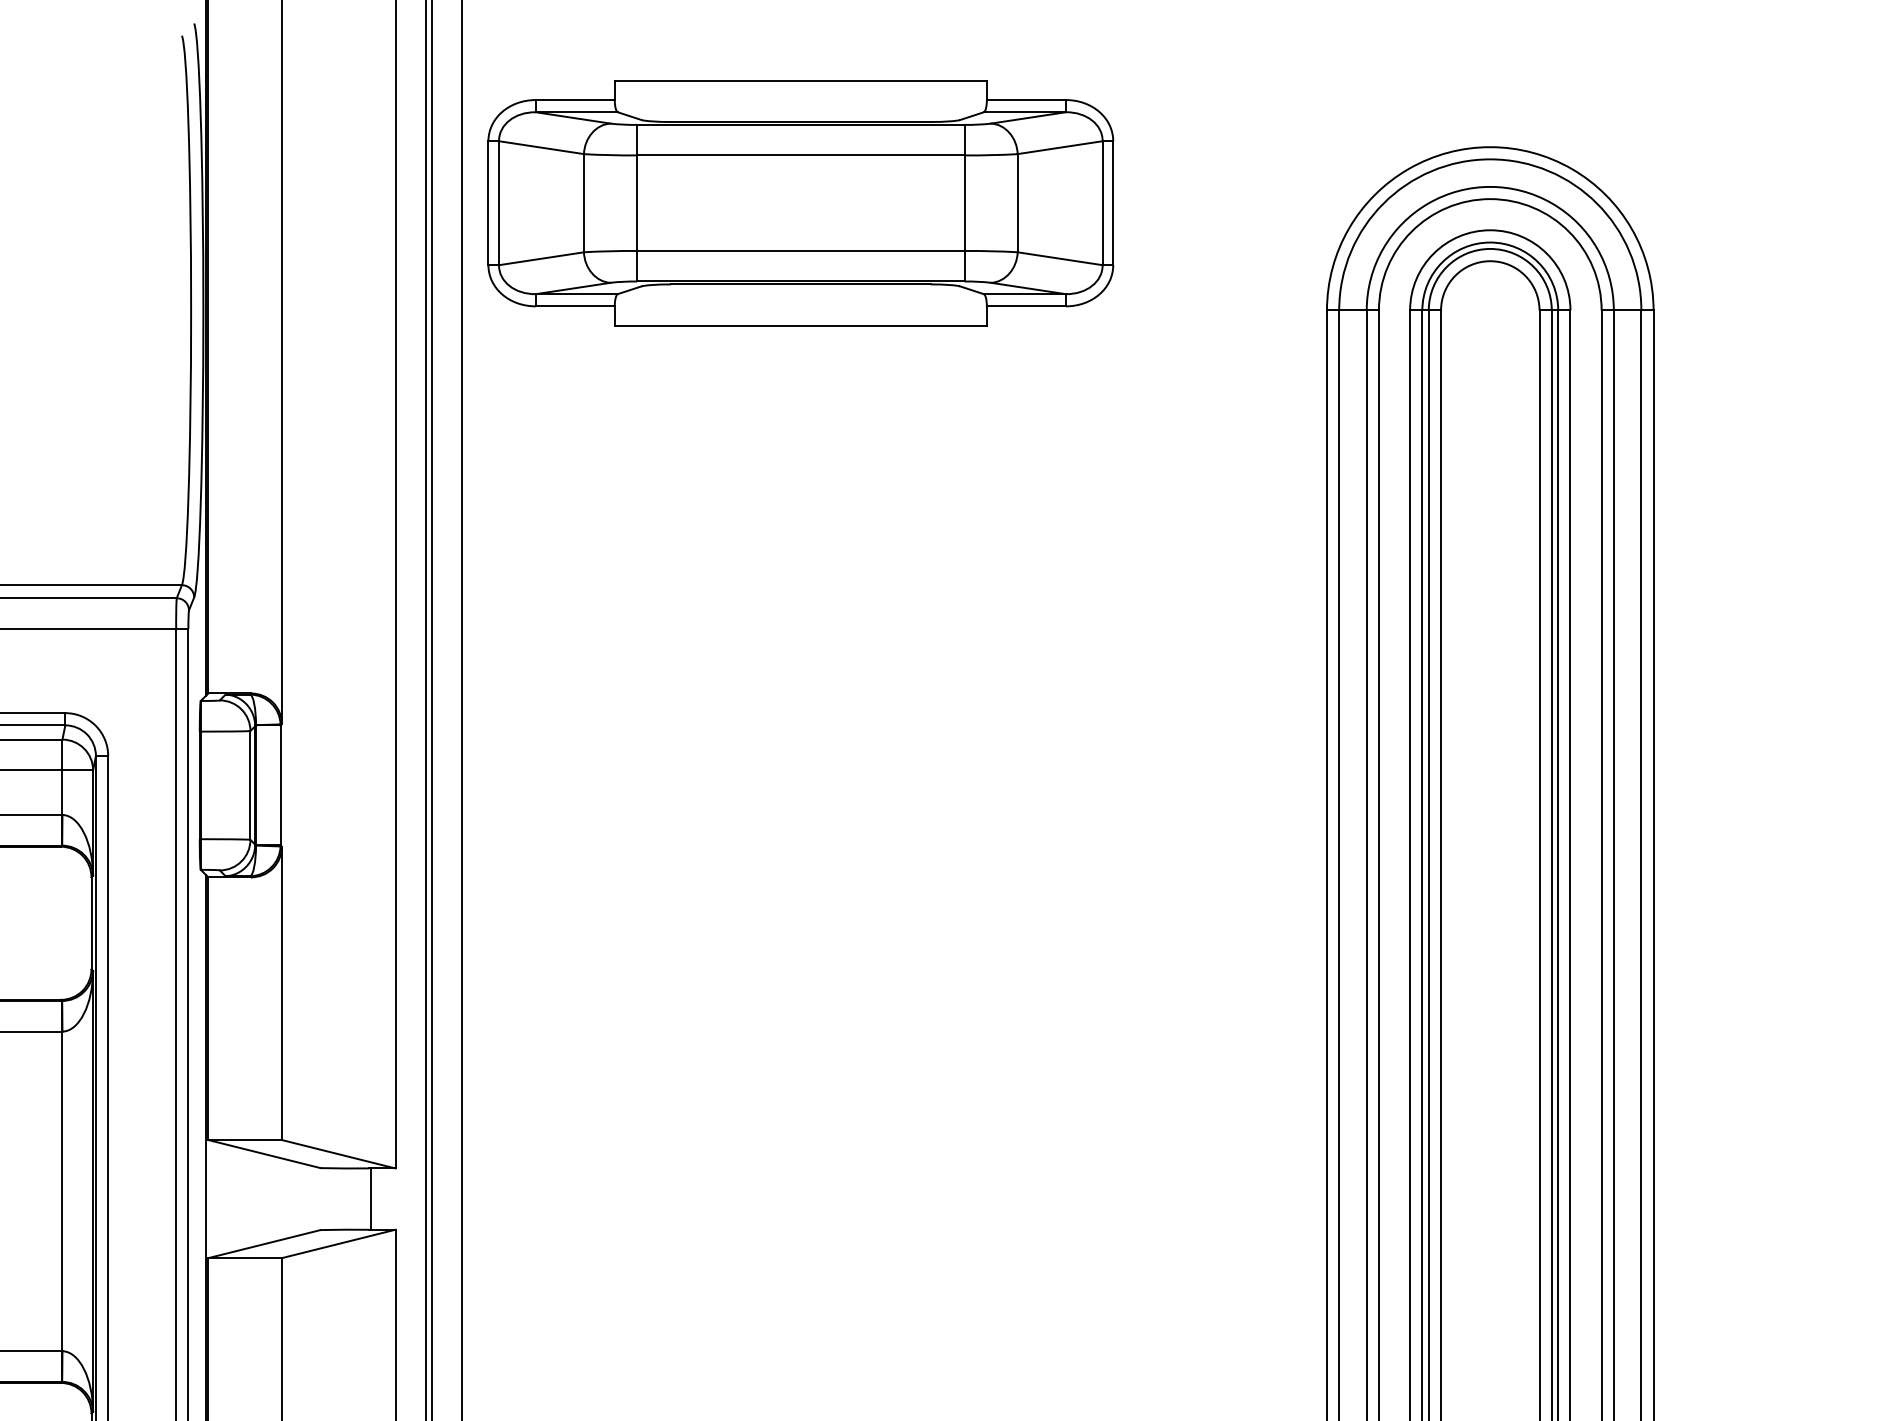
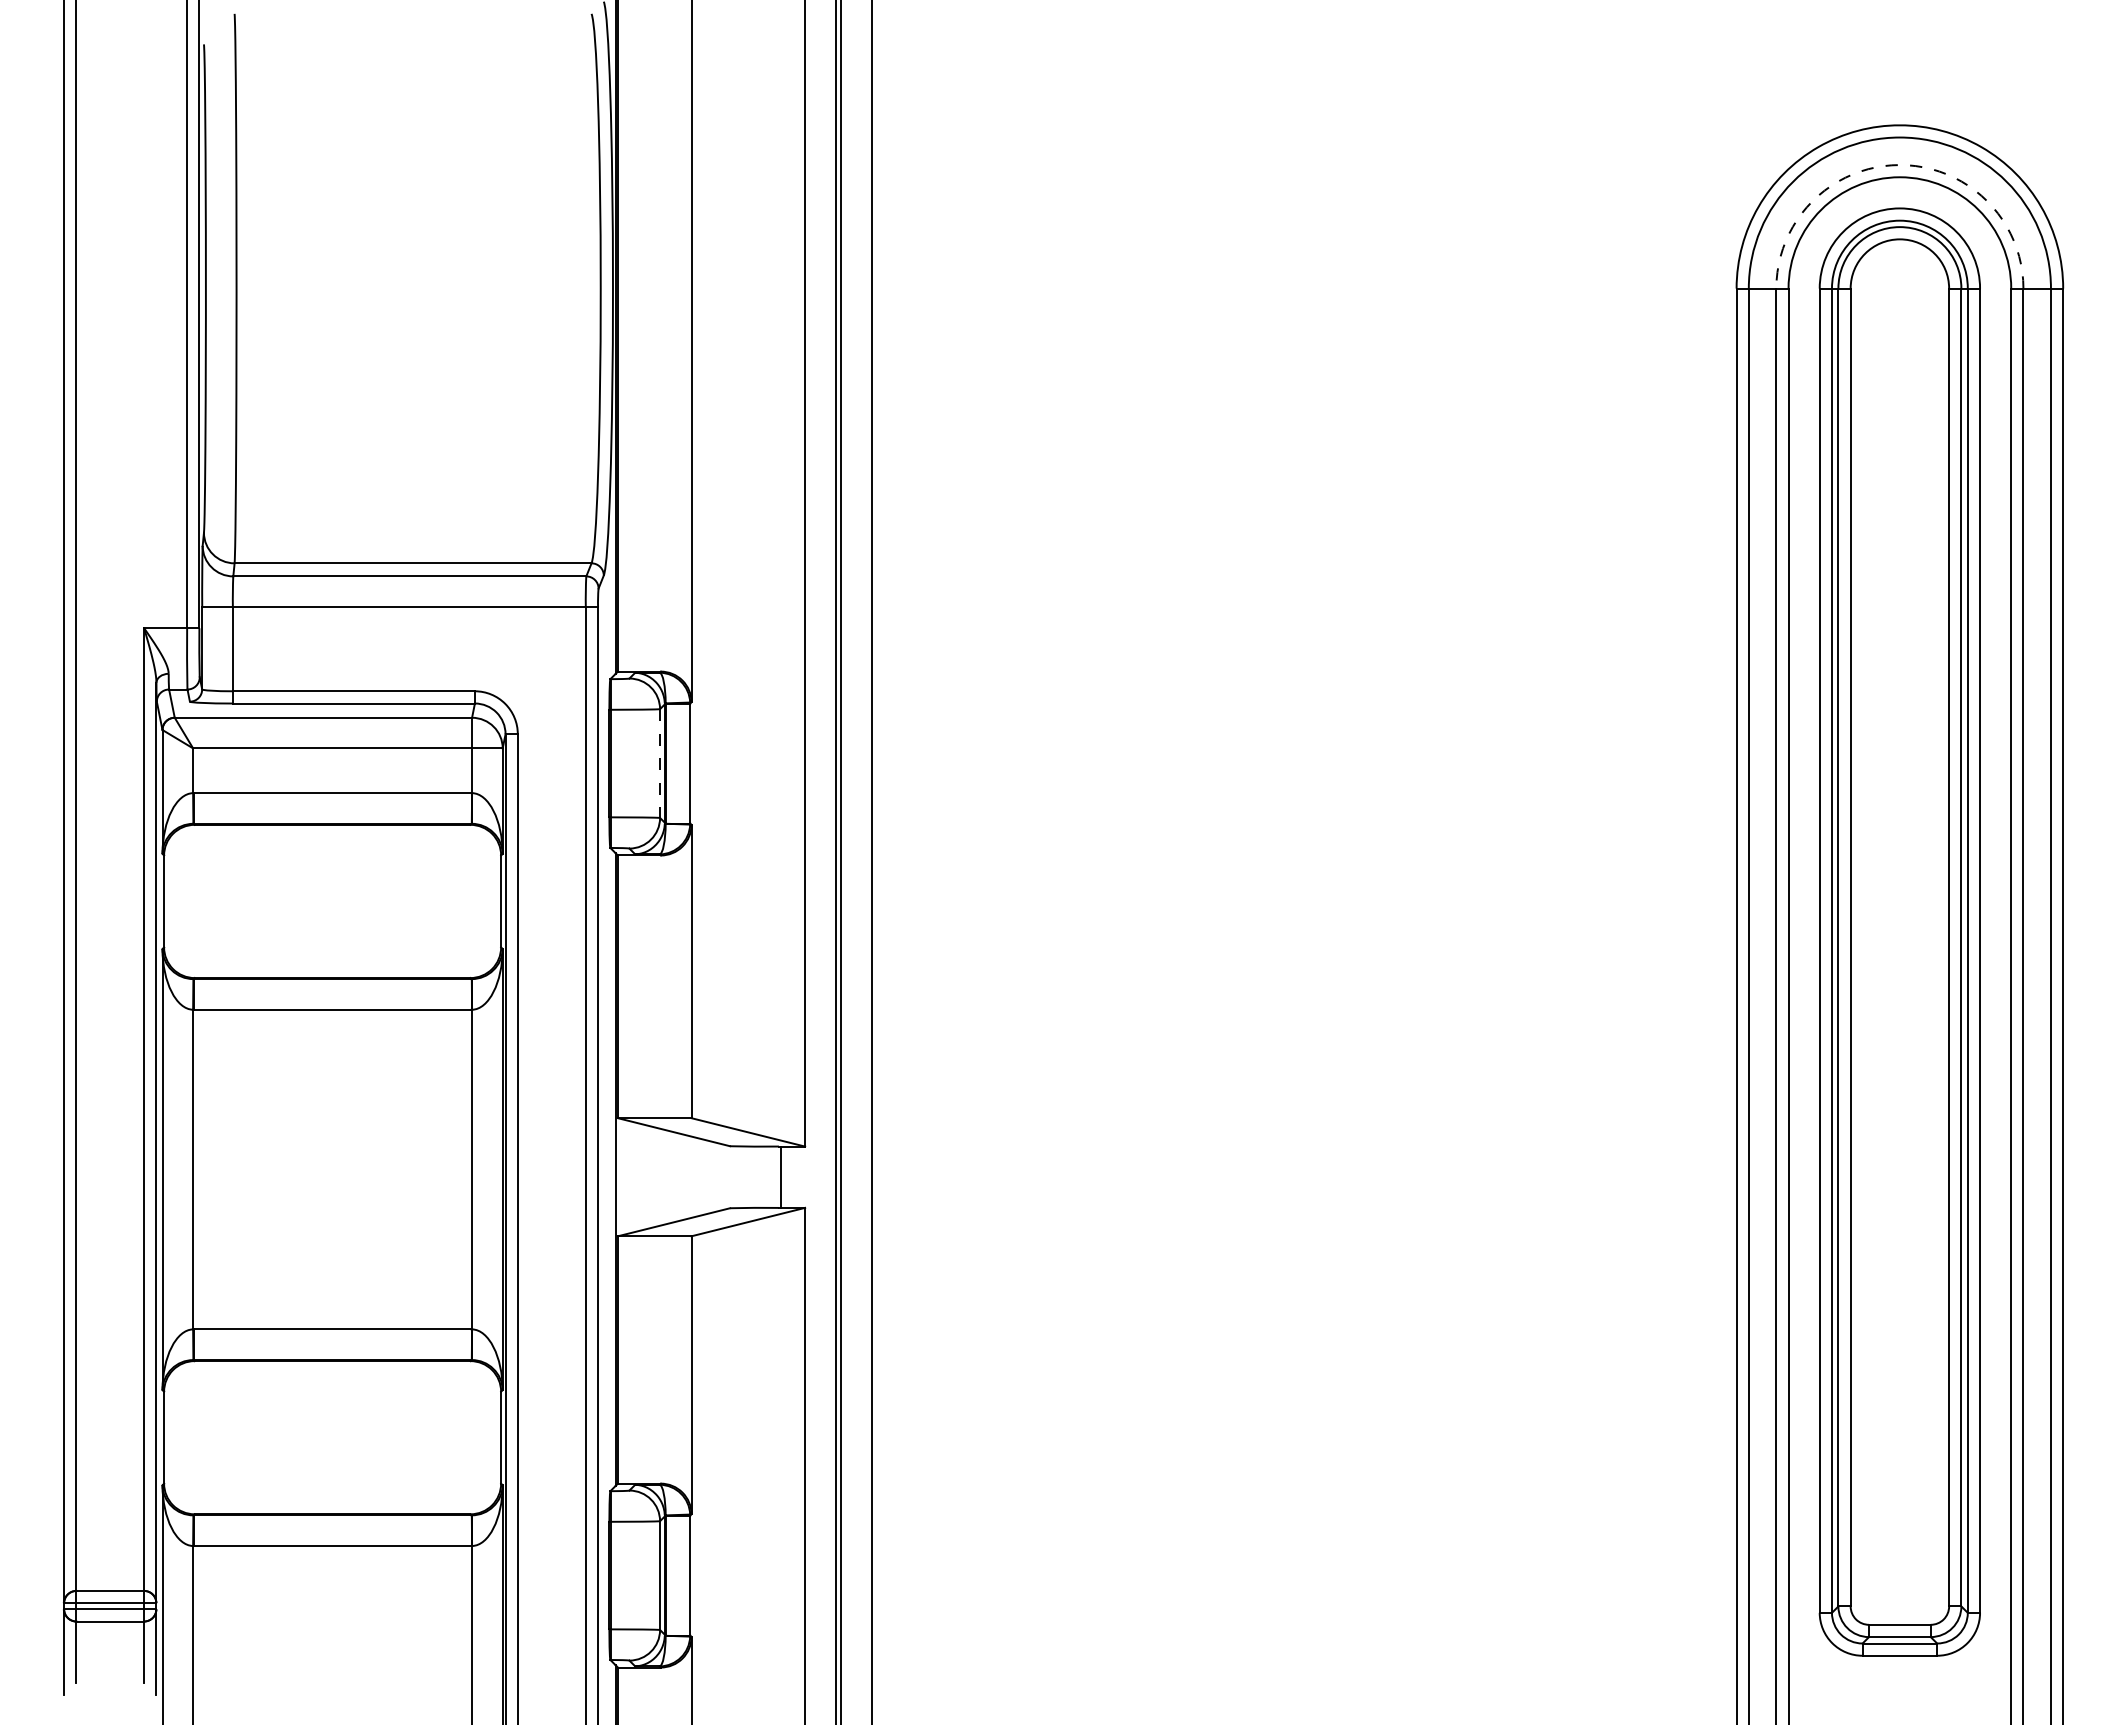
arc: (1489, 187) -> (1899, 165), solid -> dashed
part: (800, 203) -> (1210, 181), removed
line: (250, 786) -> (660, 764), solid -> dashed

